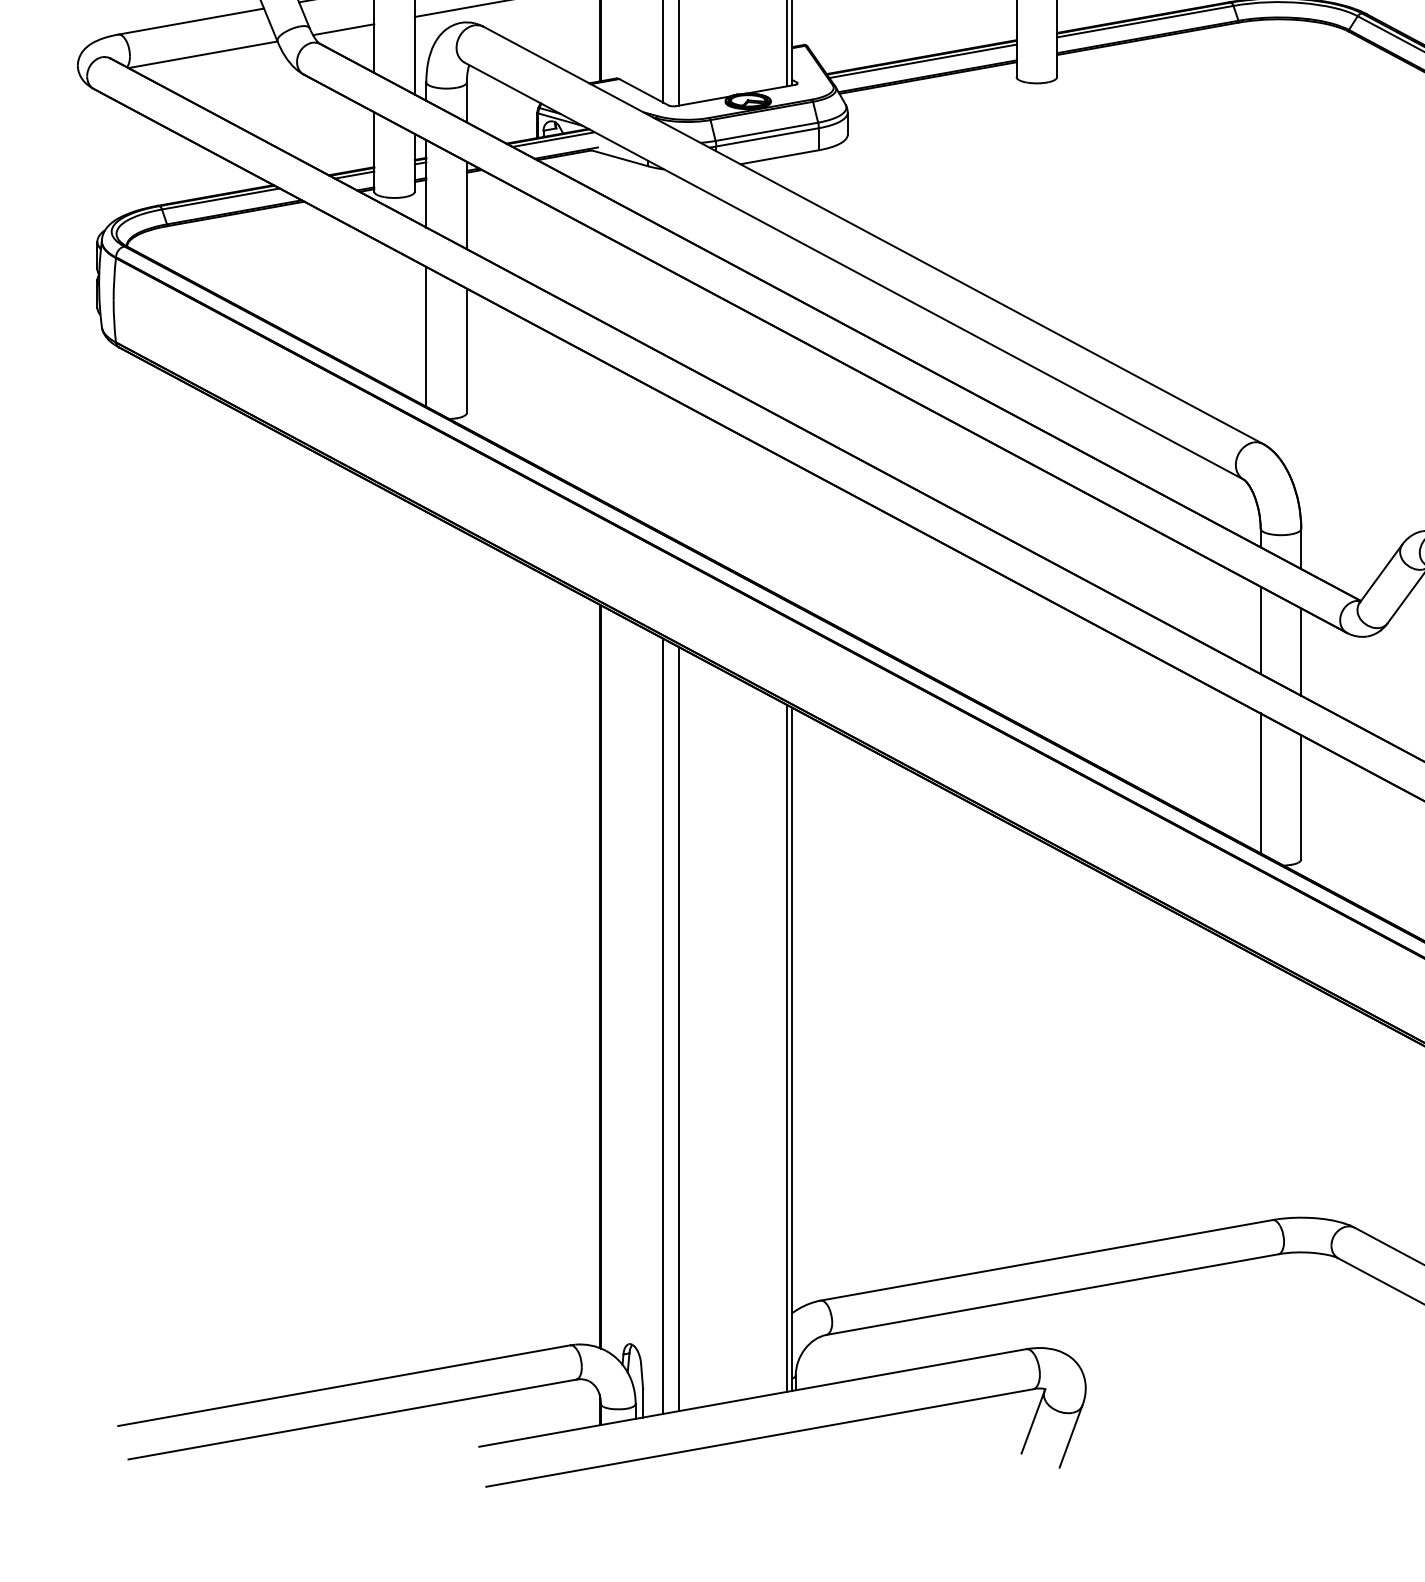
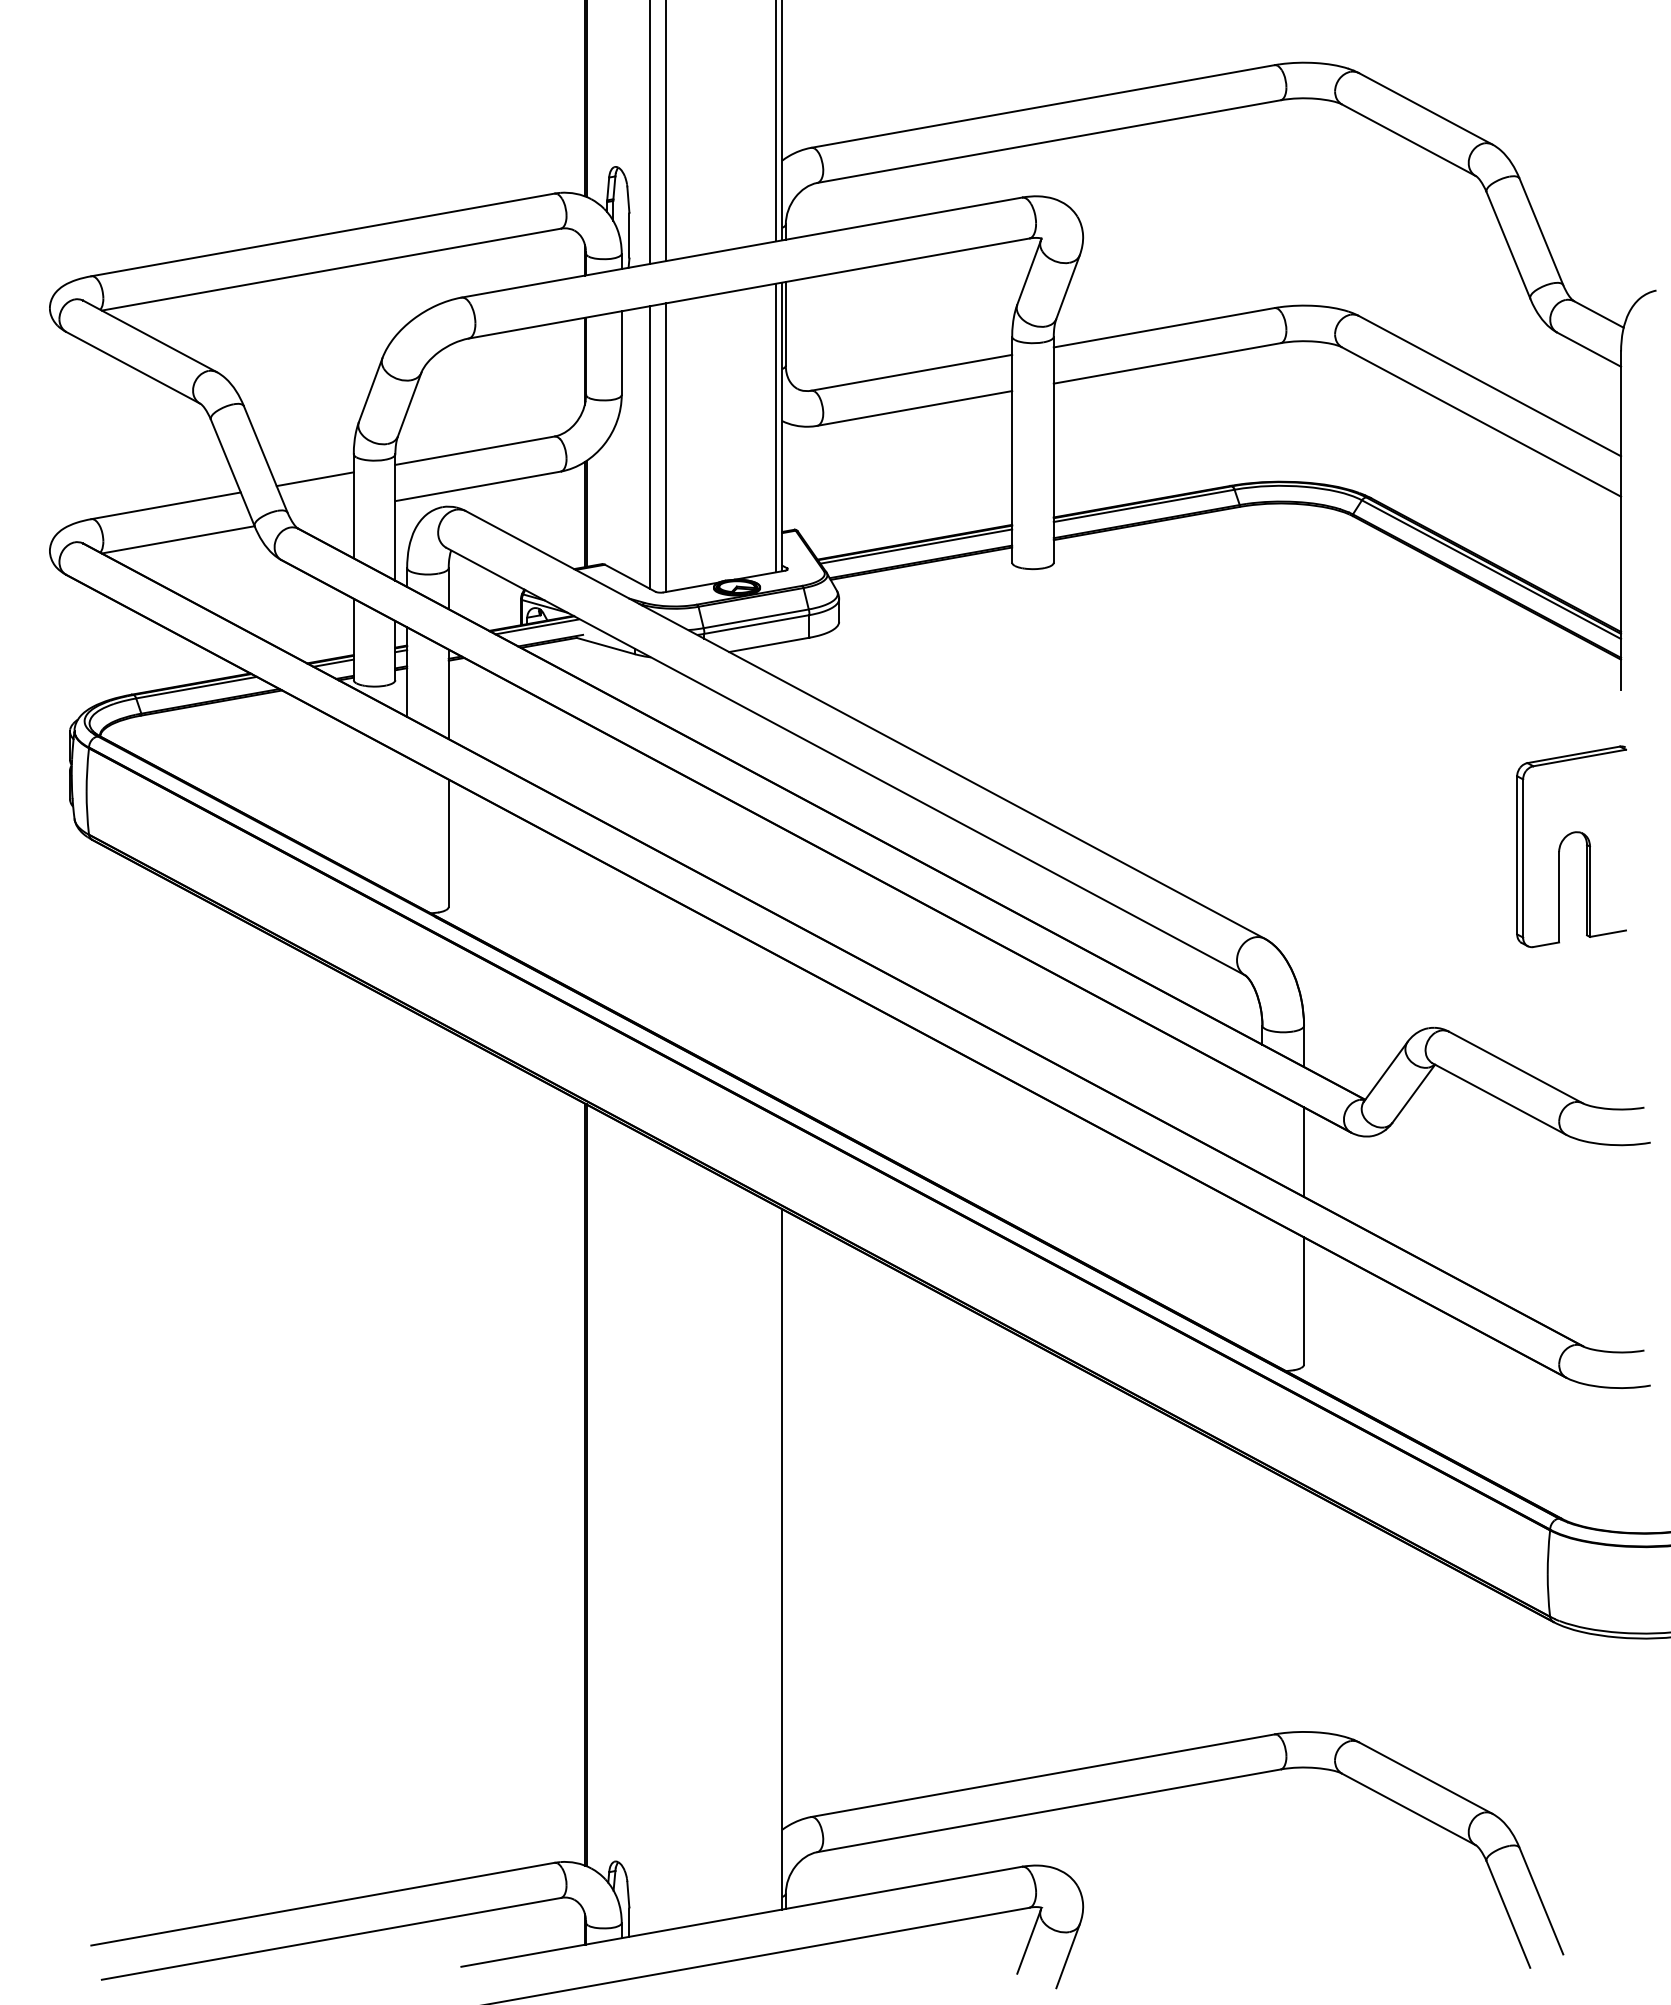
line: (343, 29) -> (322, 513), removed
line: (426, 336) -> (407, 828), removed
line: (1260, 629) -> (1262, 1129), removed
line: (1260, 783) -> (1262, 1286), removed
line: (663, 1026) -> (650, 1535), removed
line: (679, 1028) -> (666, 1538), removed
line: (786, 1048) -> (776, 1558), removed

